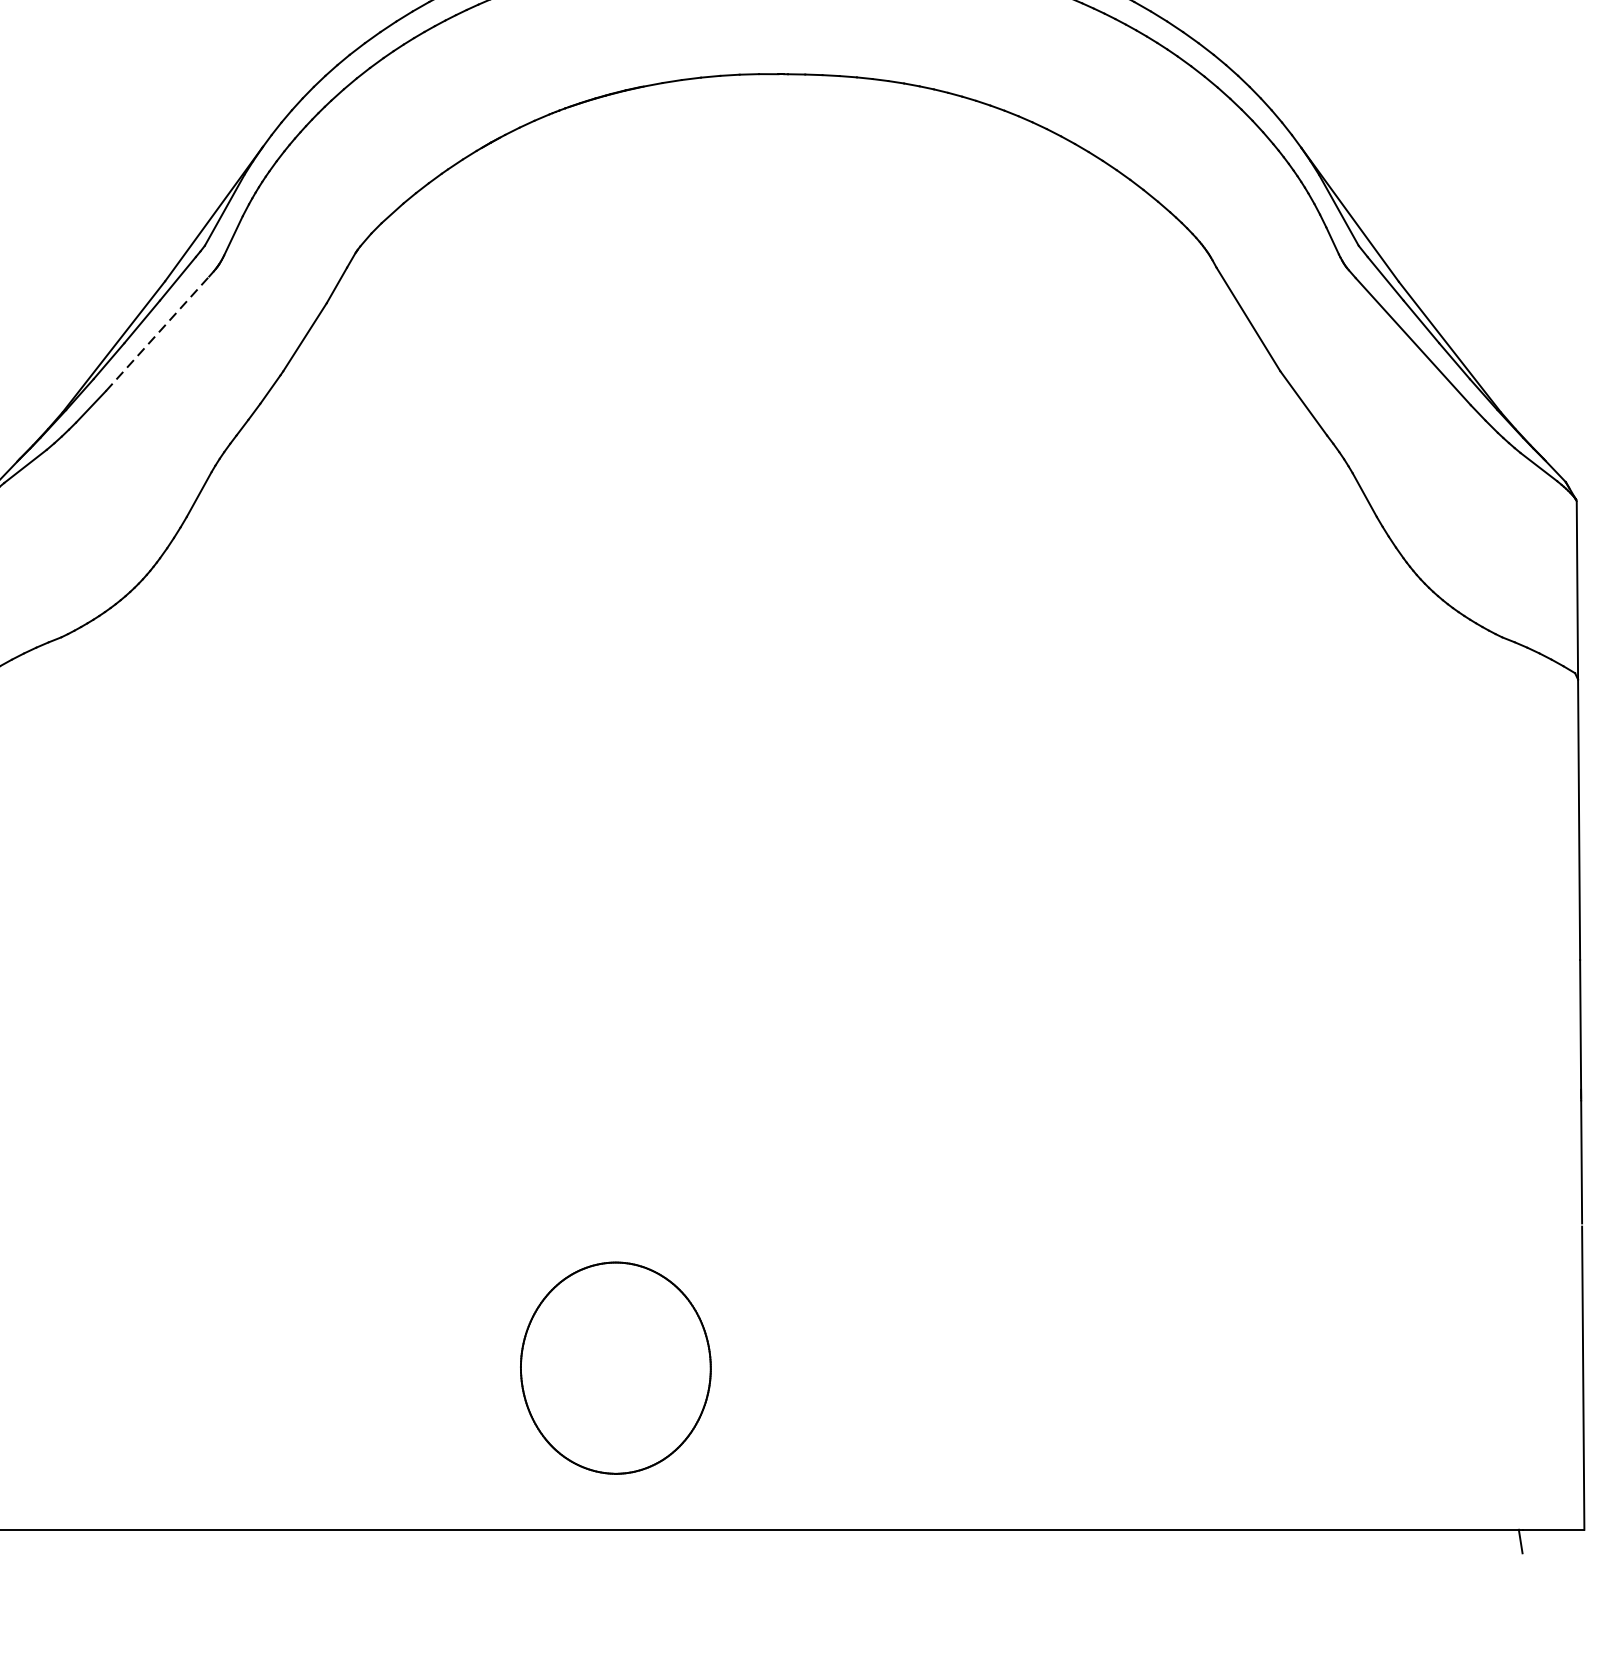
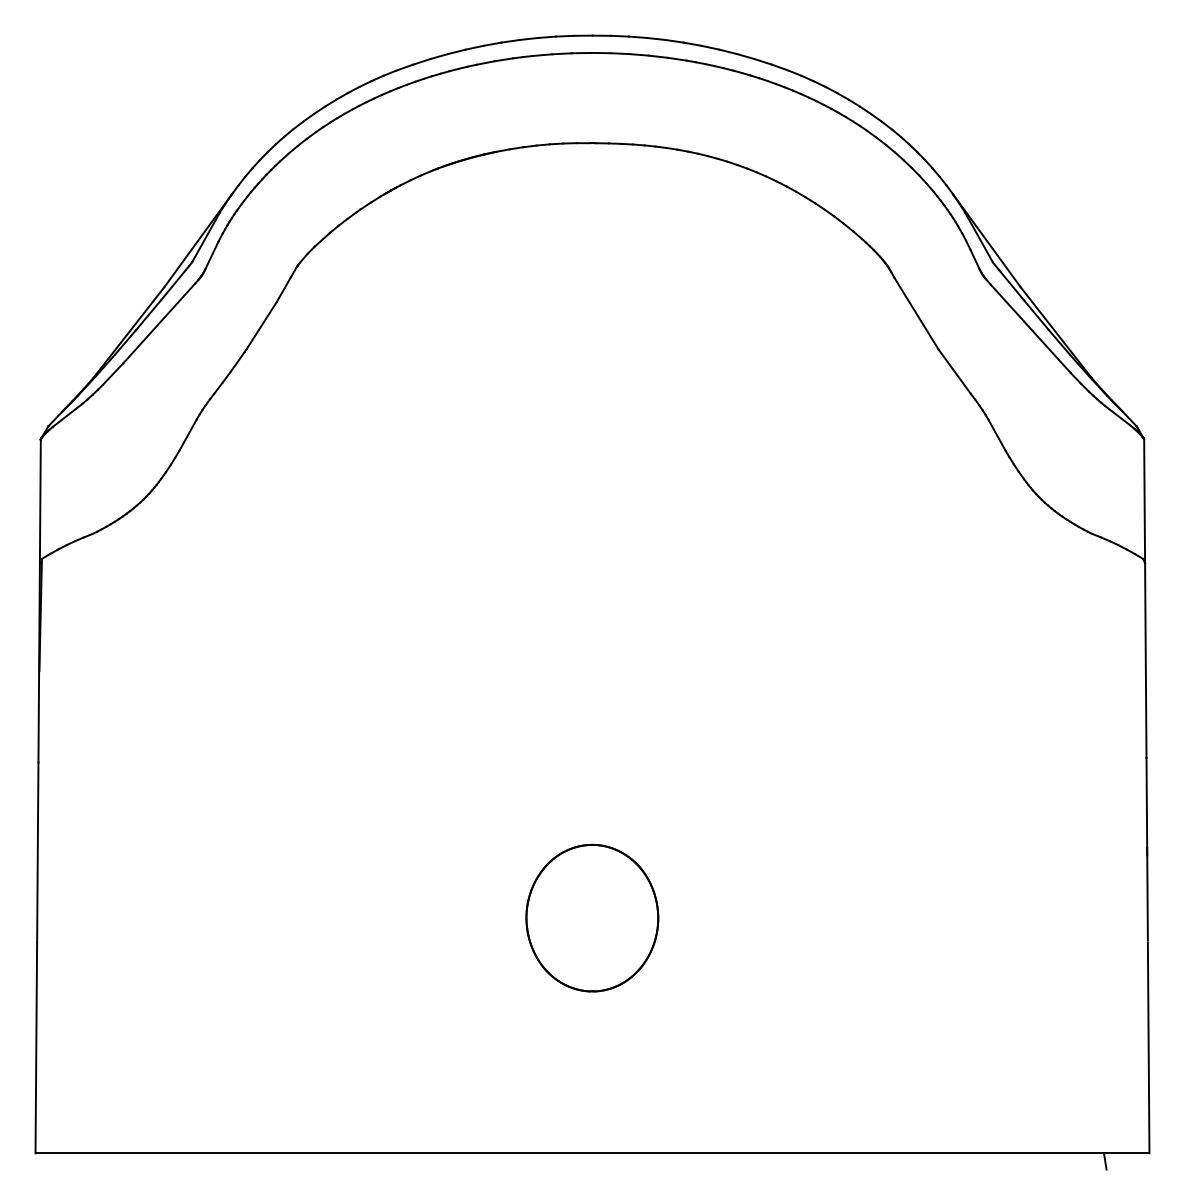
line: (157, 334) -> (159, 323), dashed -> solid
part: (616, 1367) -> (592, 917), moved

